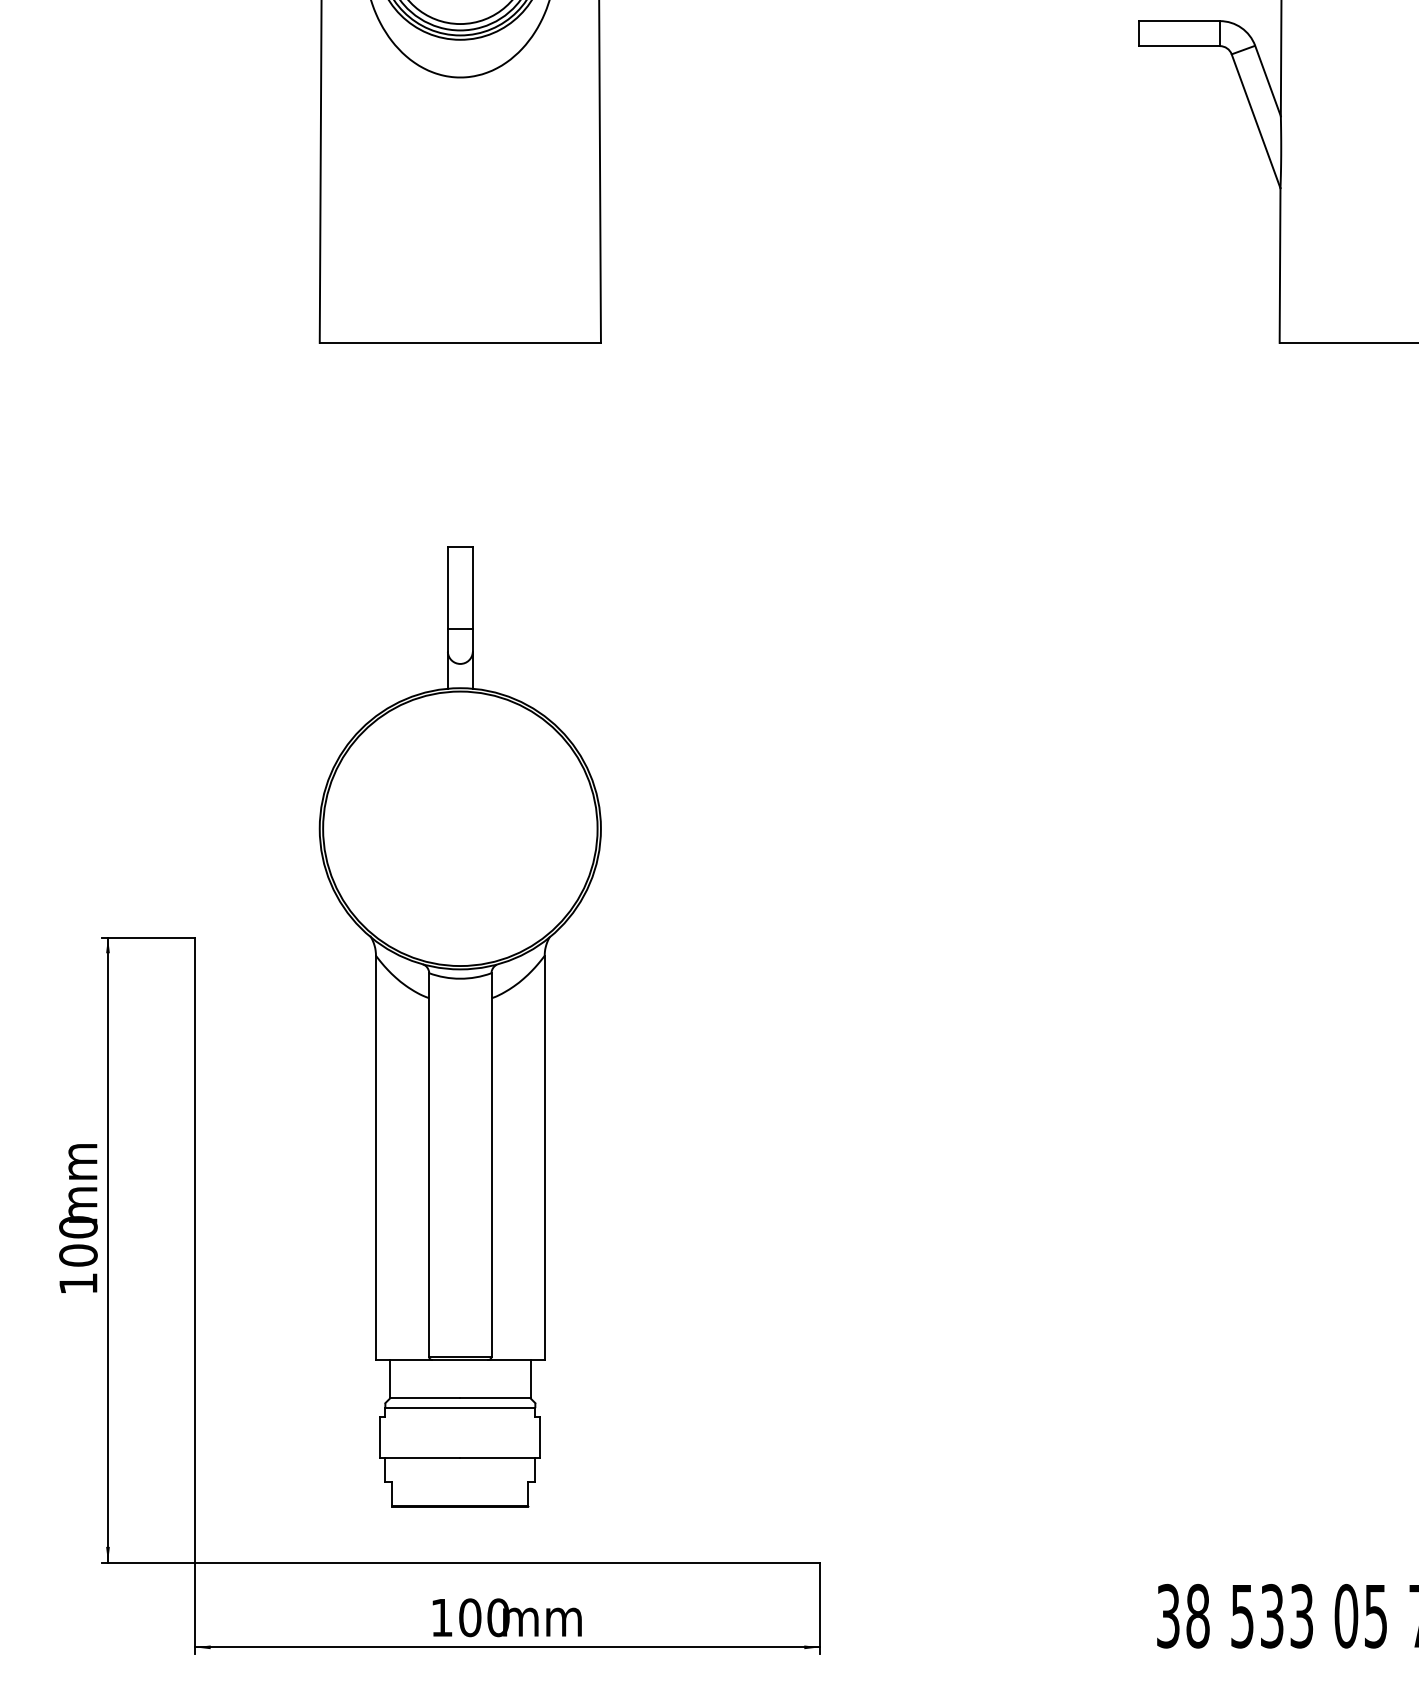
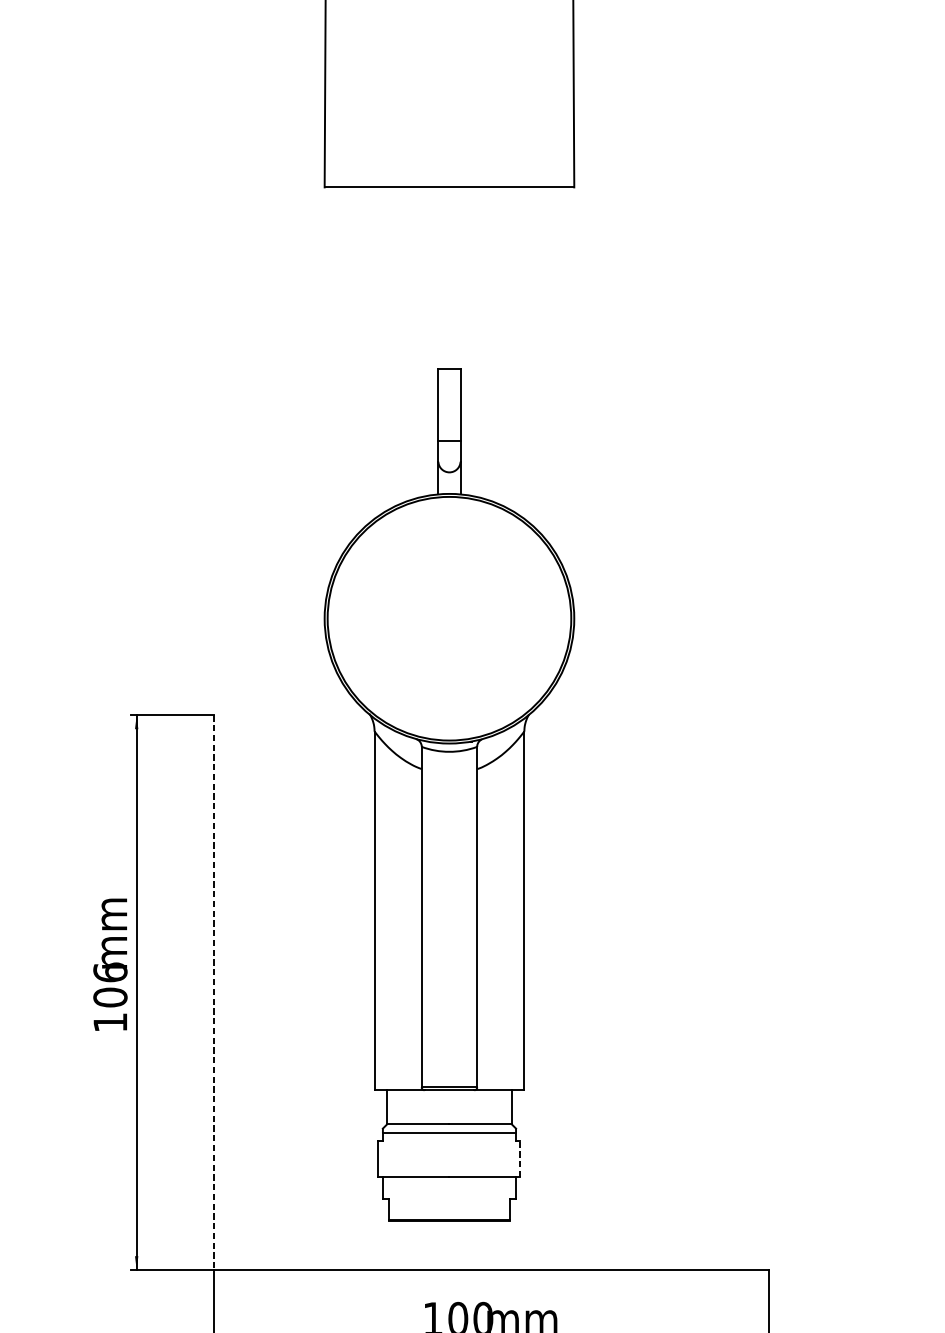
text: (78, 1227) -> (110, 972), 100 -> 106
line: (195, 1250) -> (214, 993), solid -> dashed
line: (540, 1437) -> (520, 1159), solid -> dashed

